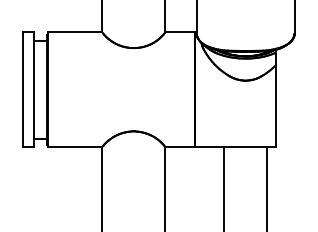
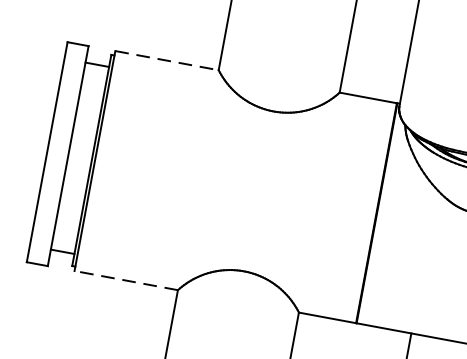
line: (75, 32) -> (167, 60), solid -> dashed
line: (75, 147) -> (126, 281), solid -> dashed

